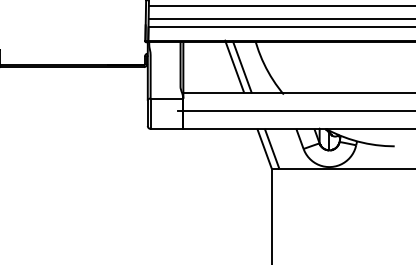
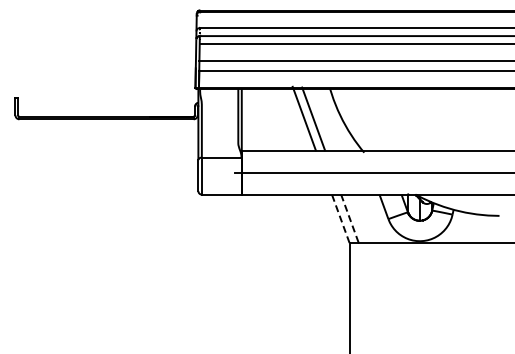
line: (264, 148) -> (340, 218), solid -> dashed
line: (271, 148) -> (349, 218), solid -> dashed

